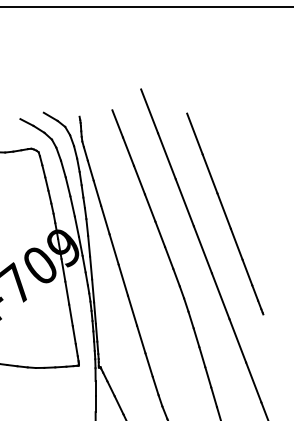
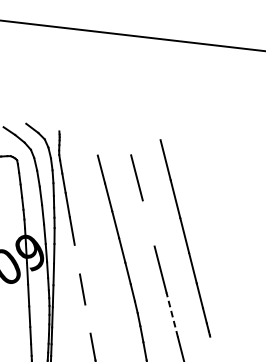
line: (149, 111) -> (125, 134), removed
line: (117, 123) -> (94, 141), removed
line: (184, 202) -> (148, 223), removed
line: (113, 249) -> (76, 259), removed
line: (220, 296) -> (172, 315), solid -> dashed
line: (132, 310) -> (87, 318), removed

